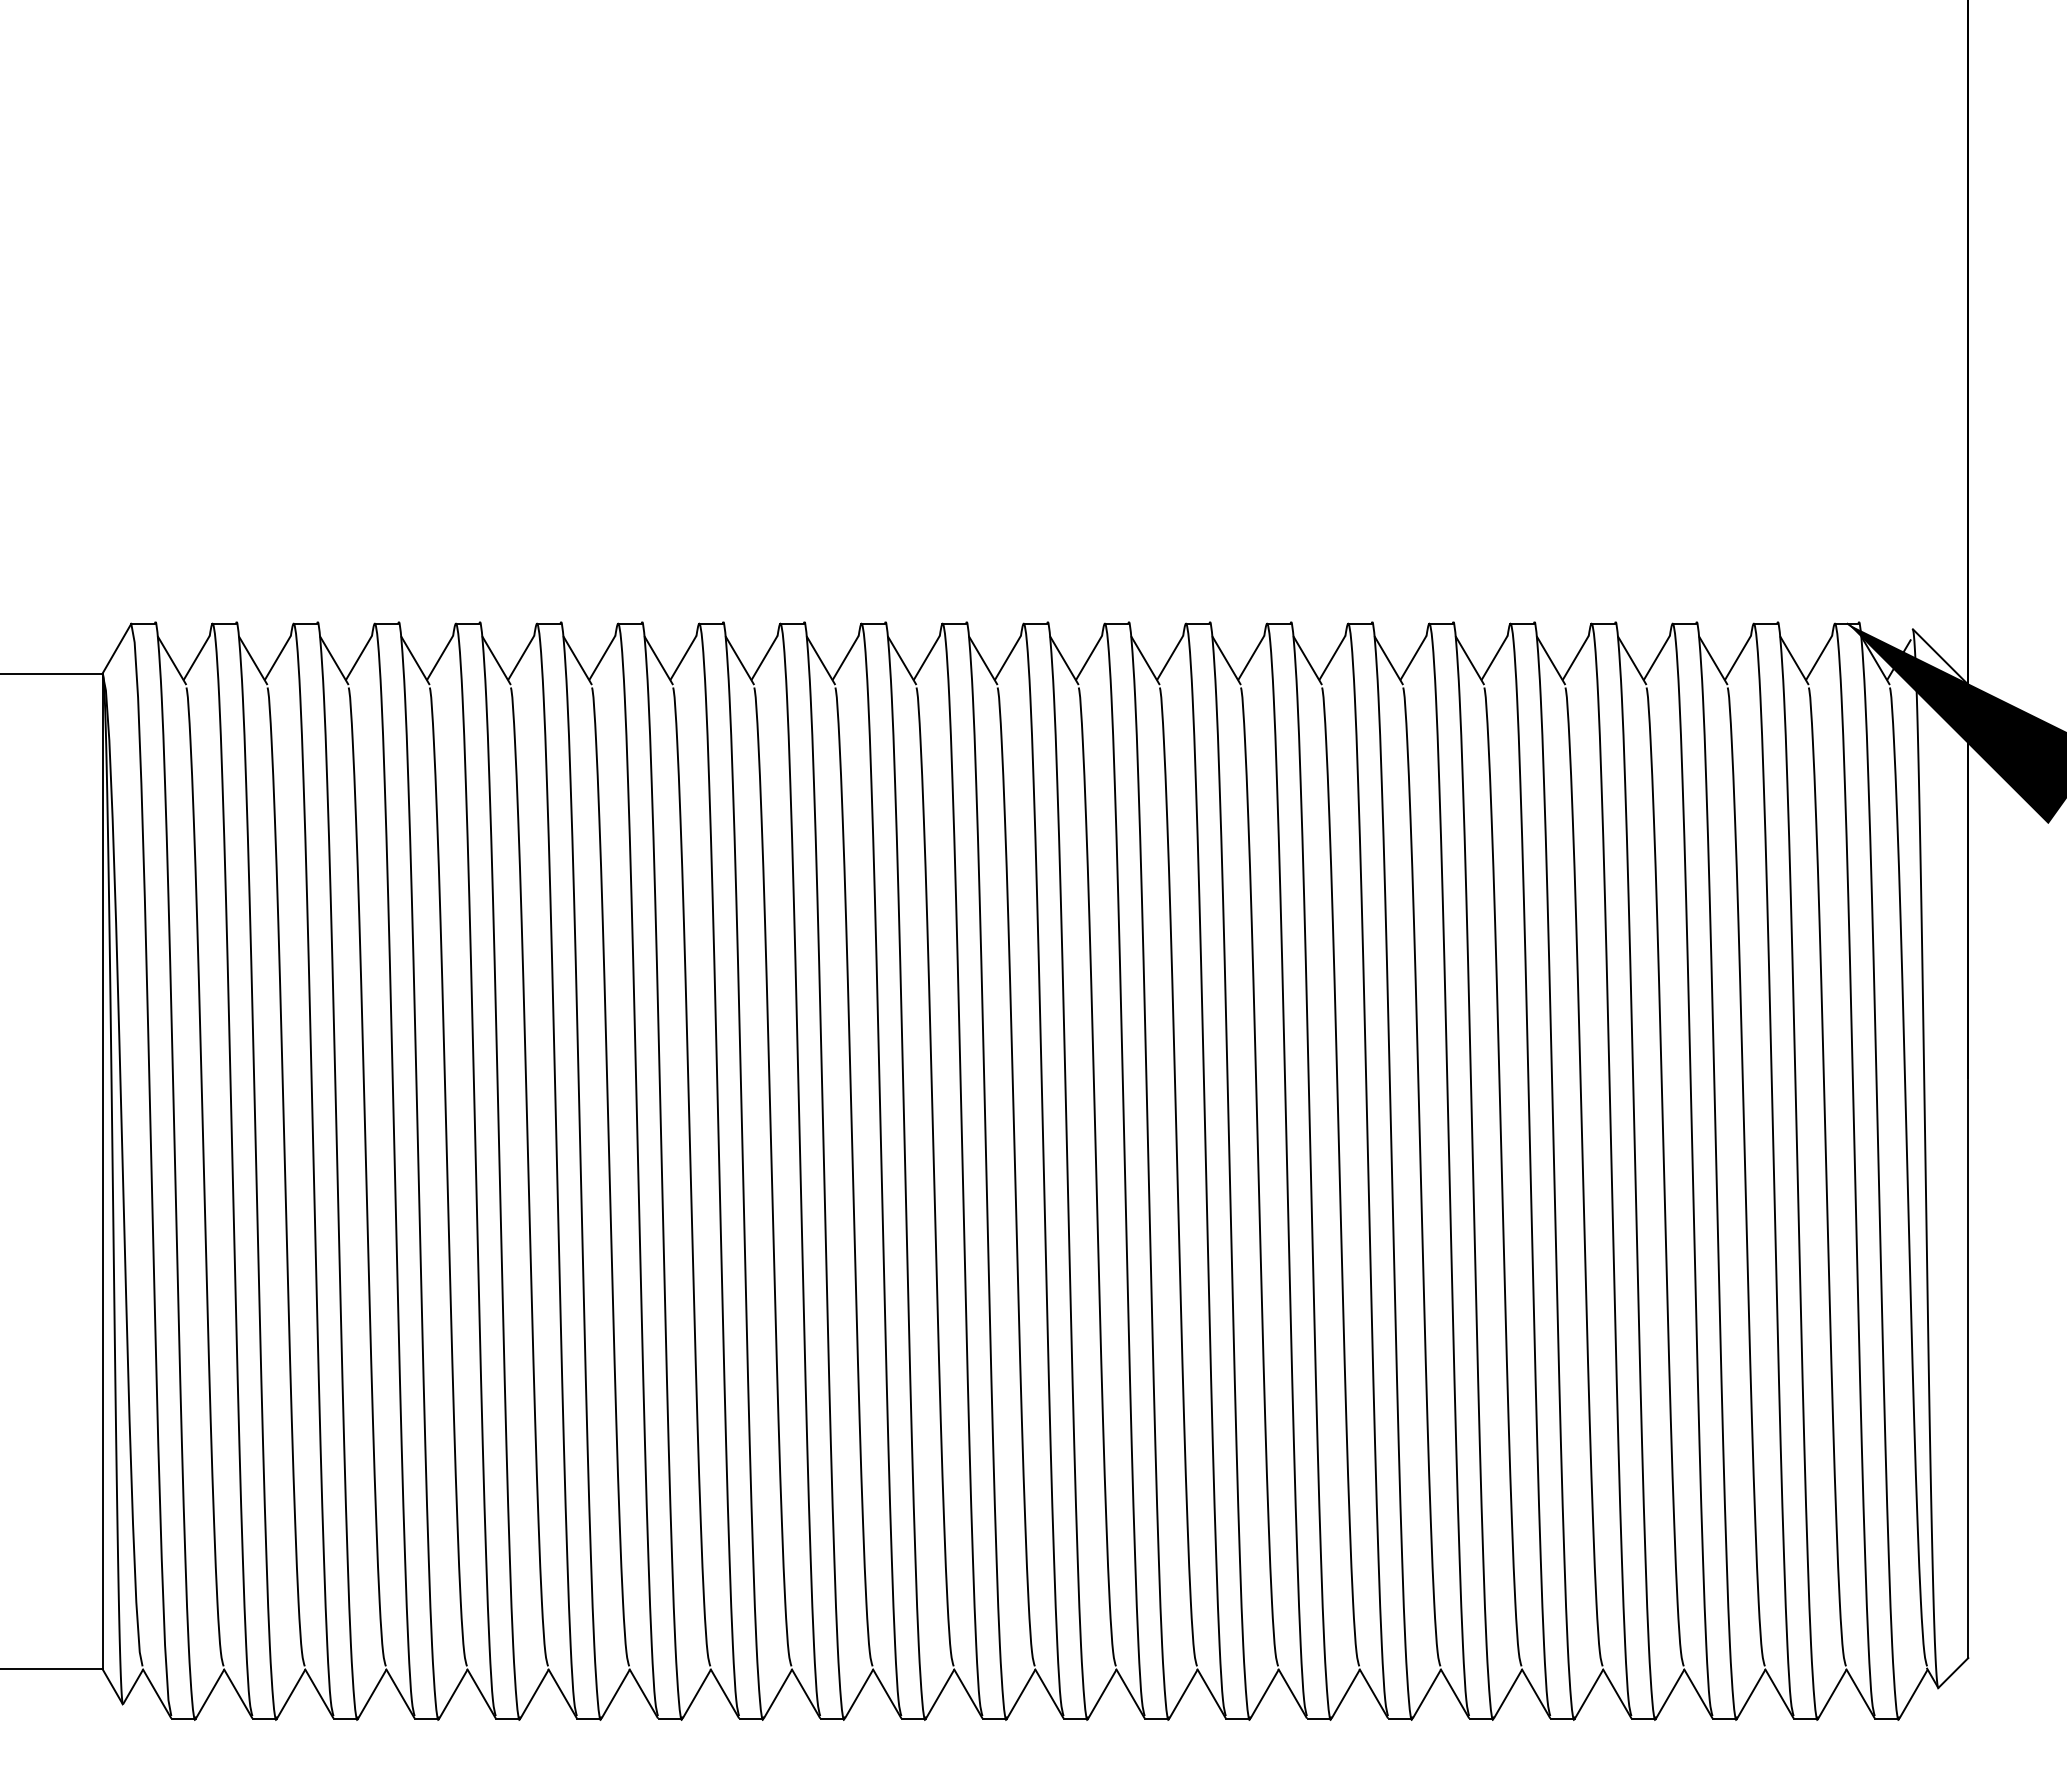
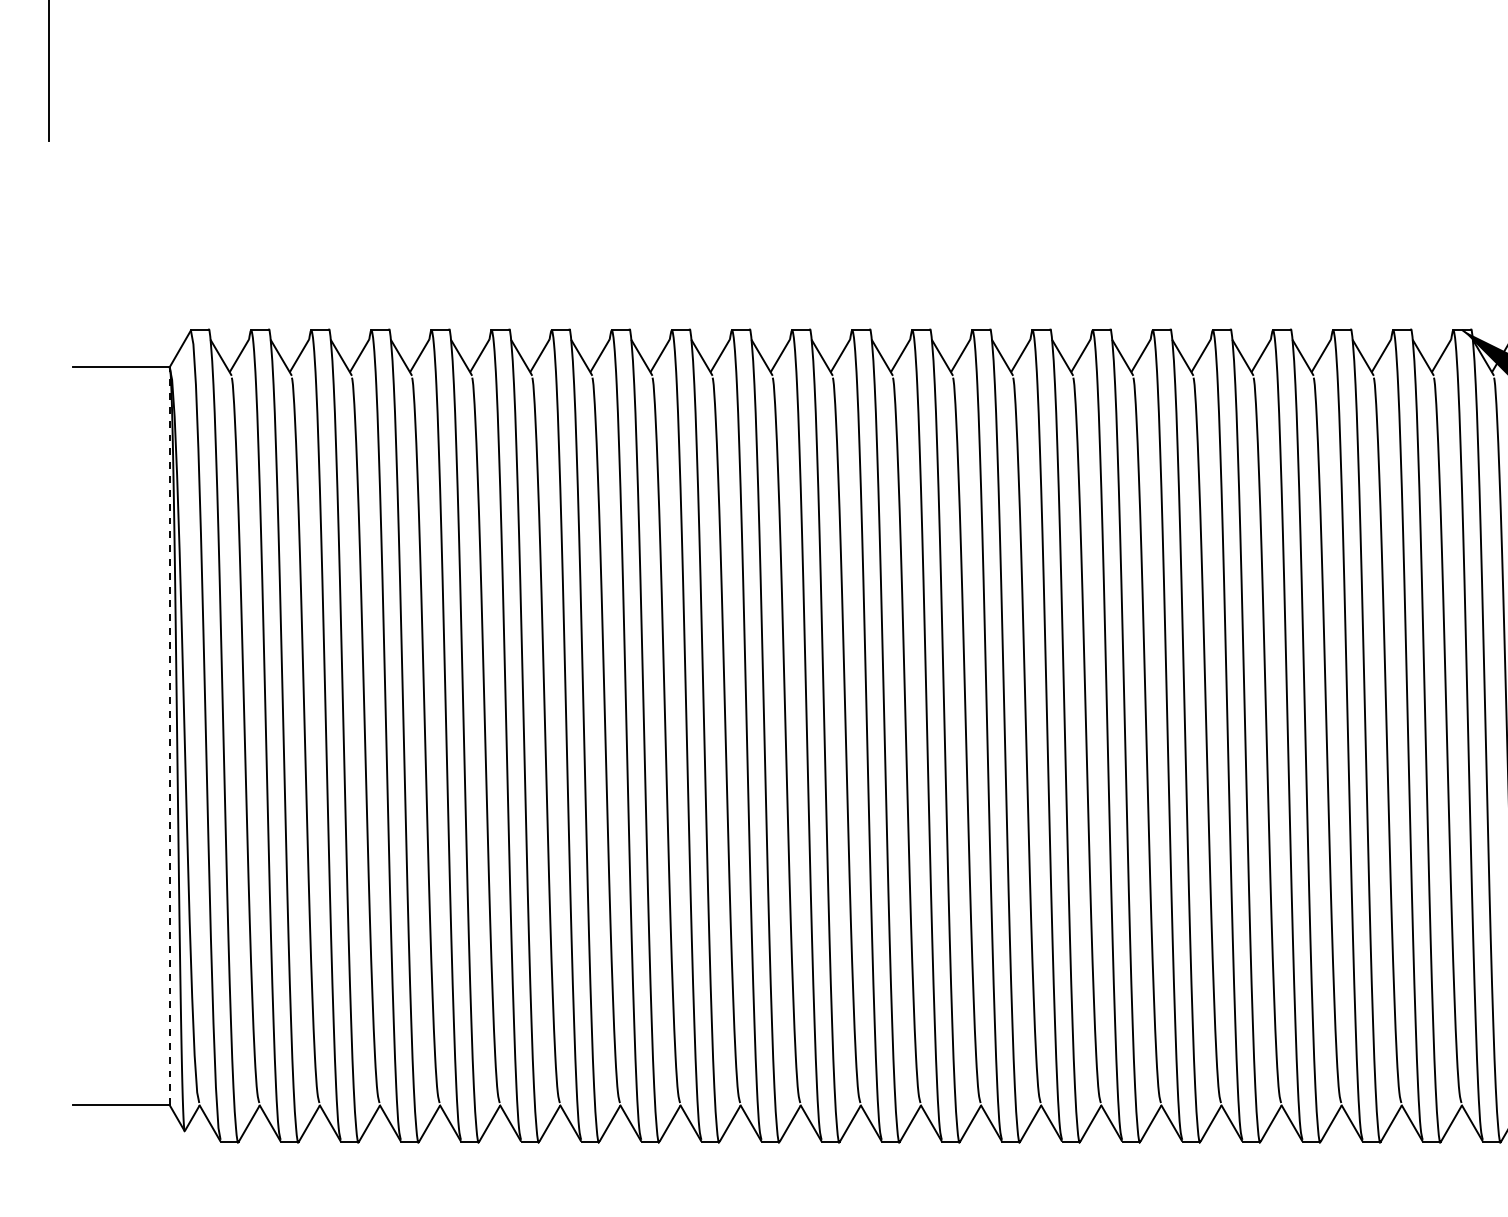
line: (102, 1171) -> (169, 736), solid -> dashed

